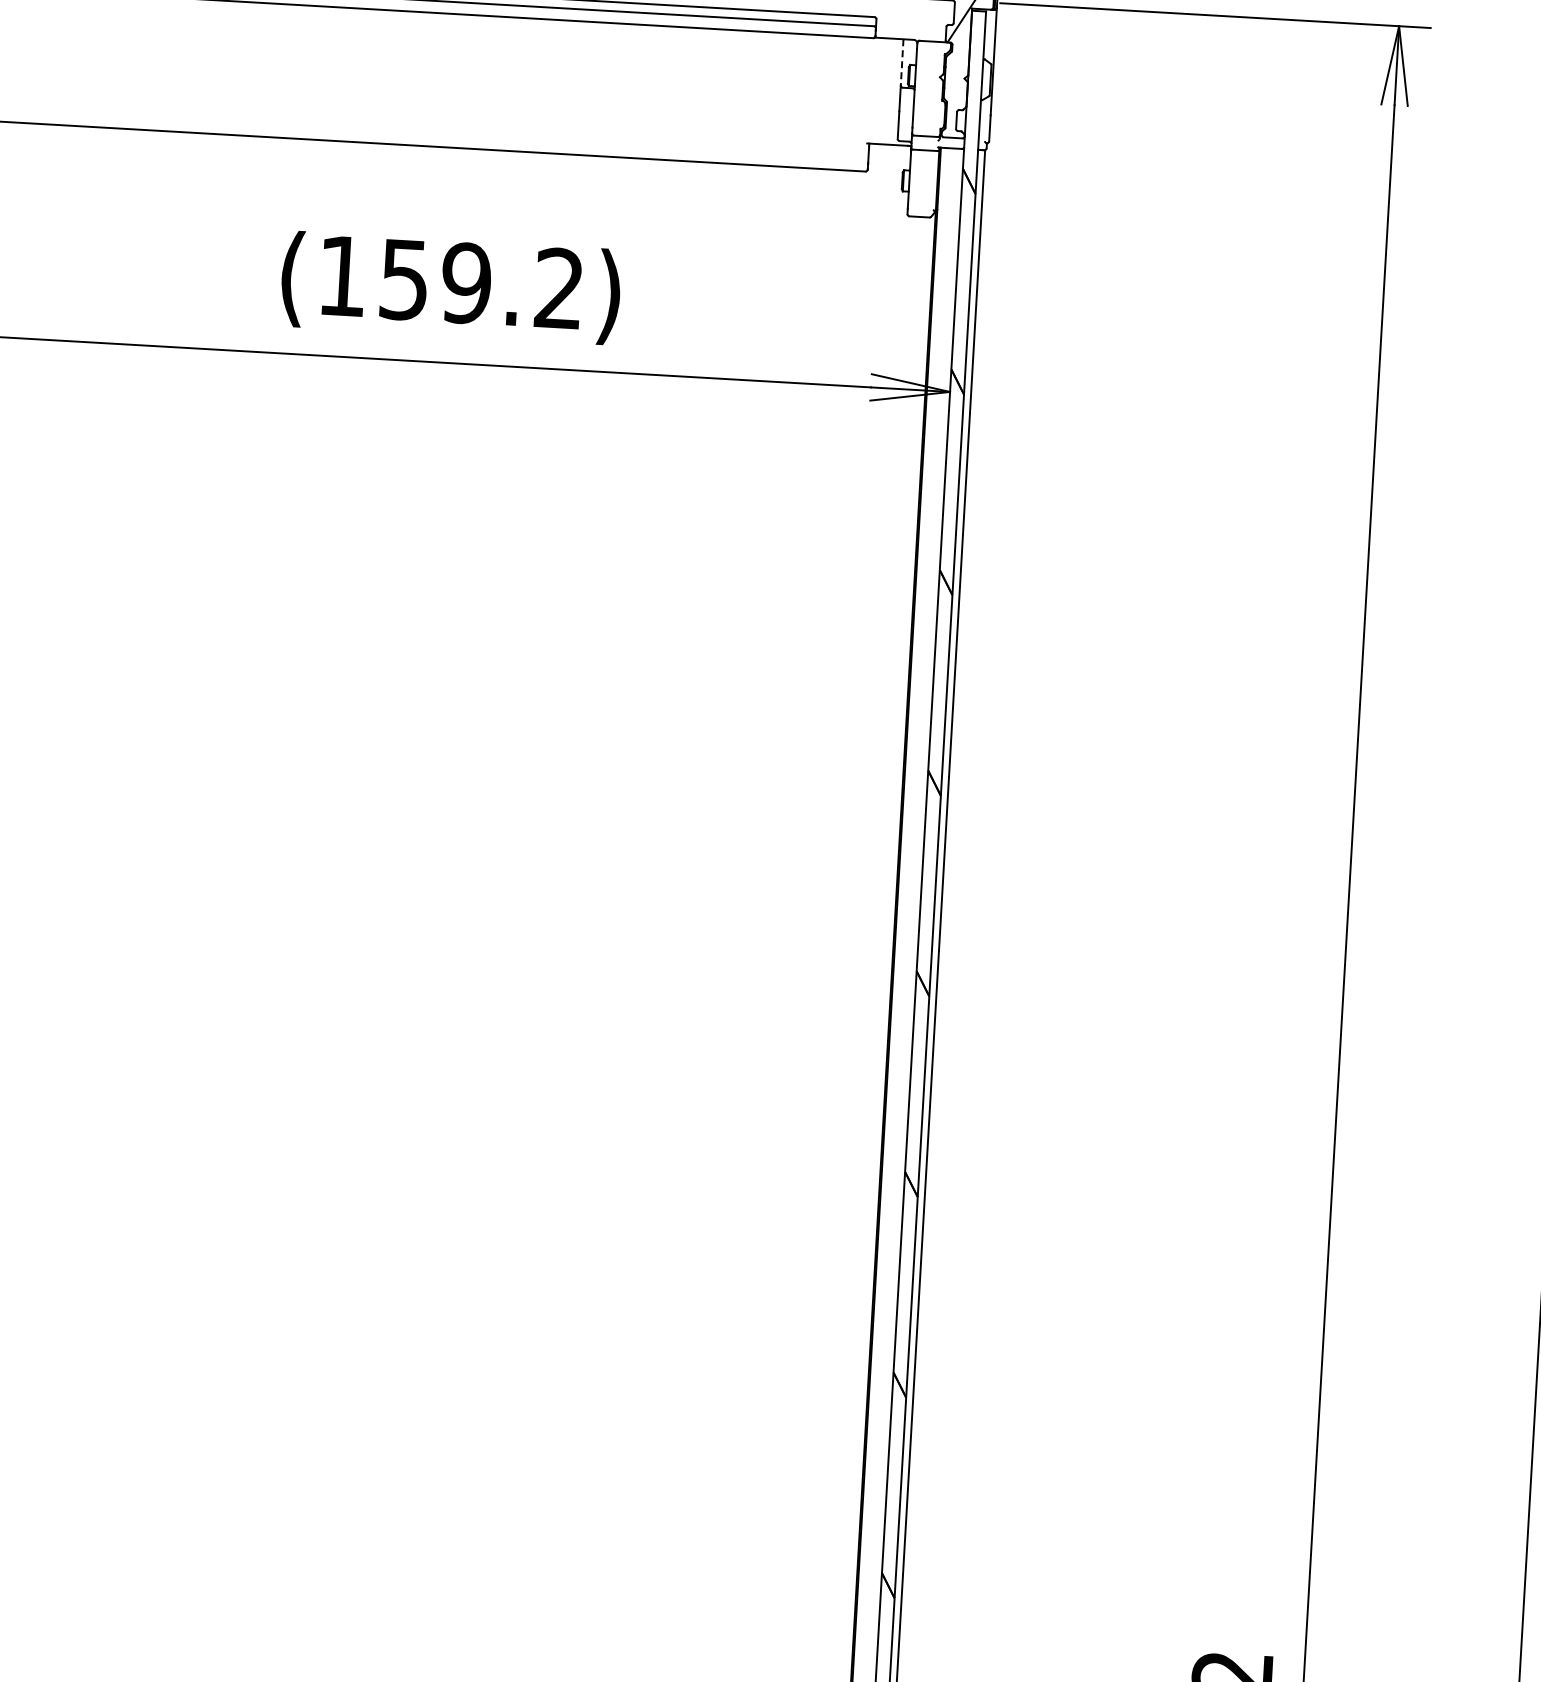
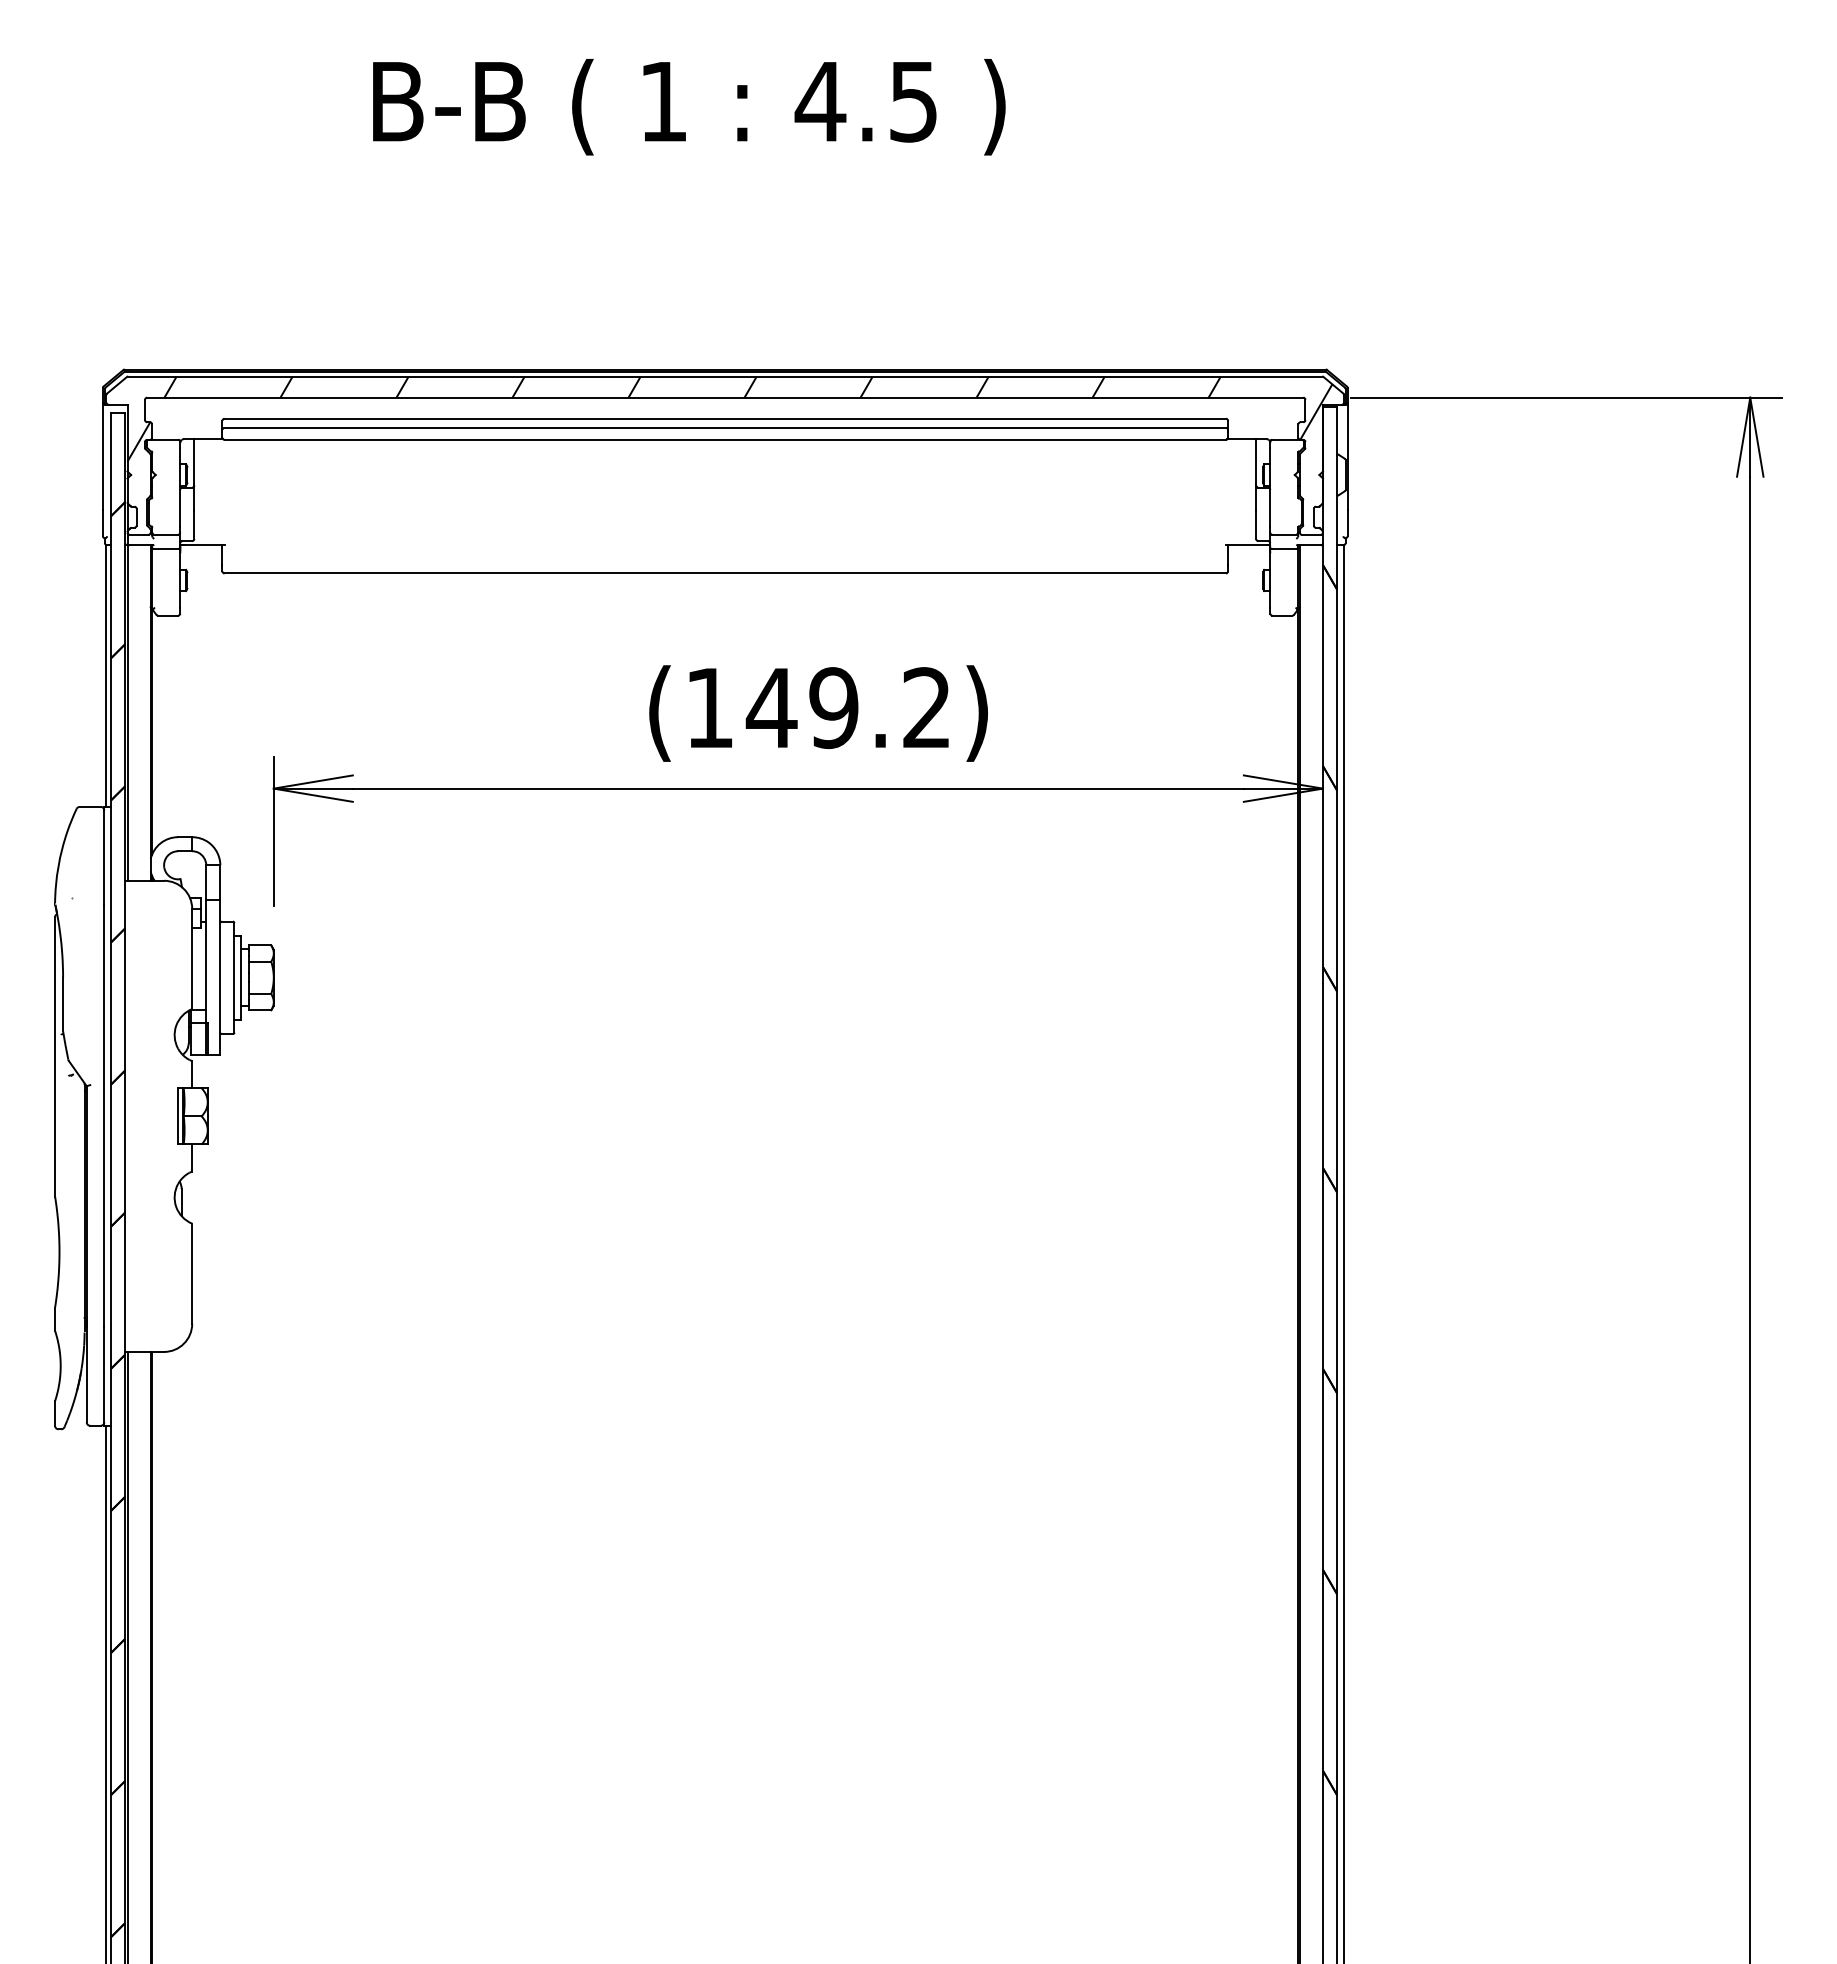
line: (902, 61) -> (1256, 461), dashed -> solid
text: (404, 280) -> (771, 708), (159.2) -> (149.2)

